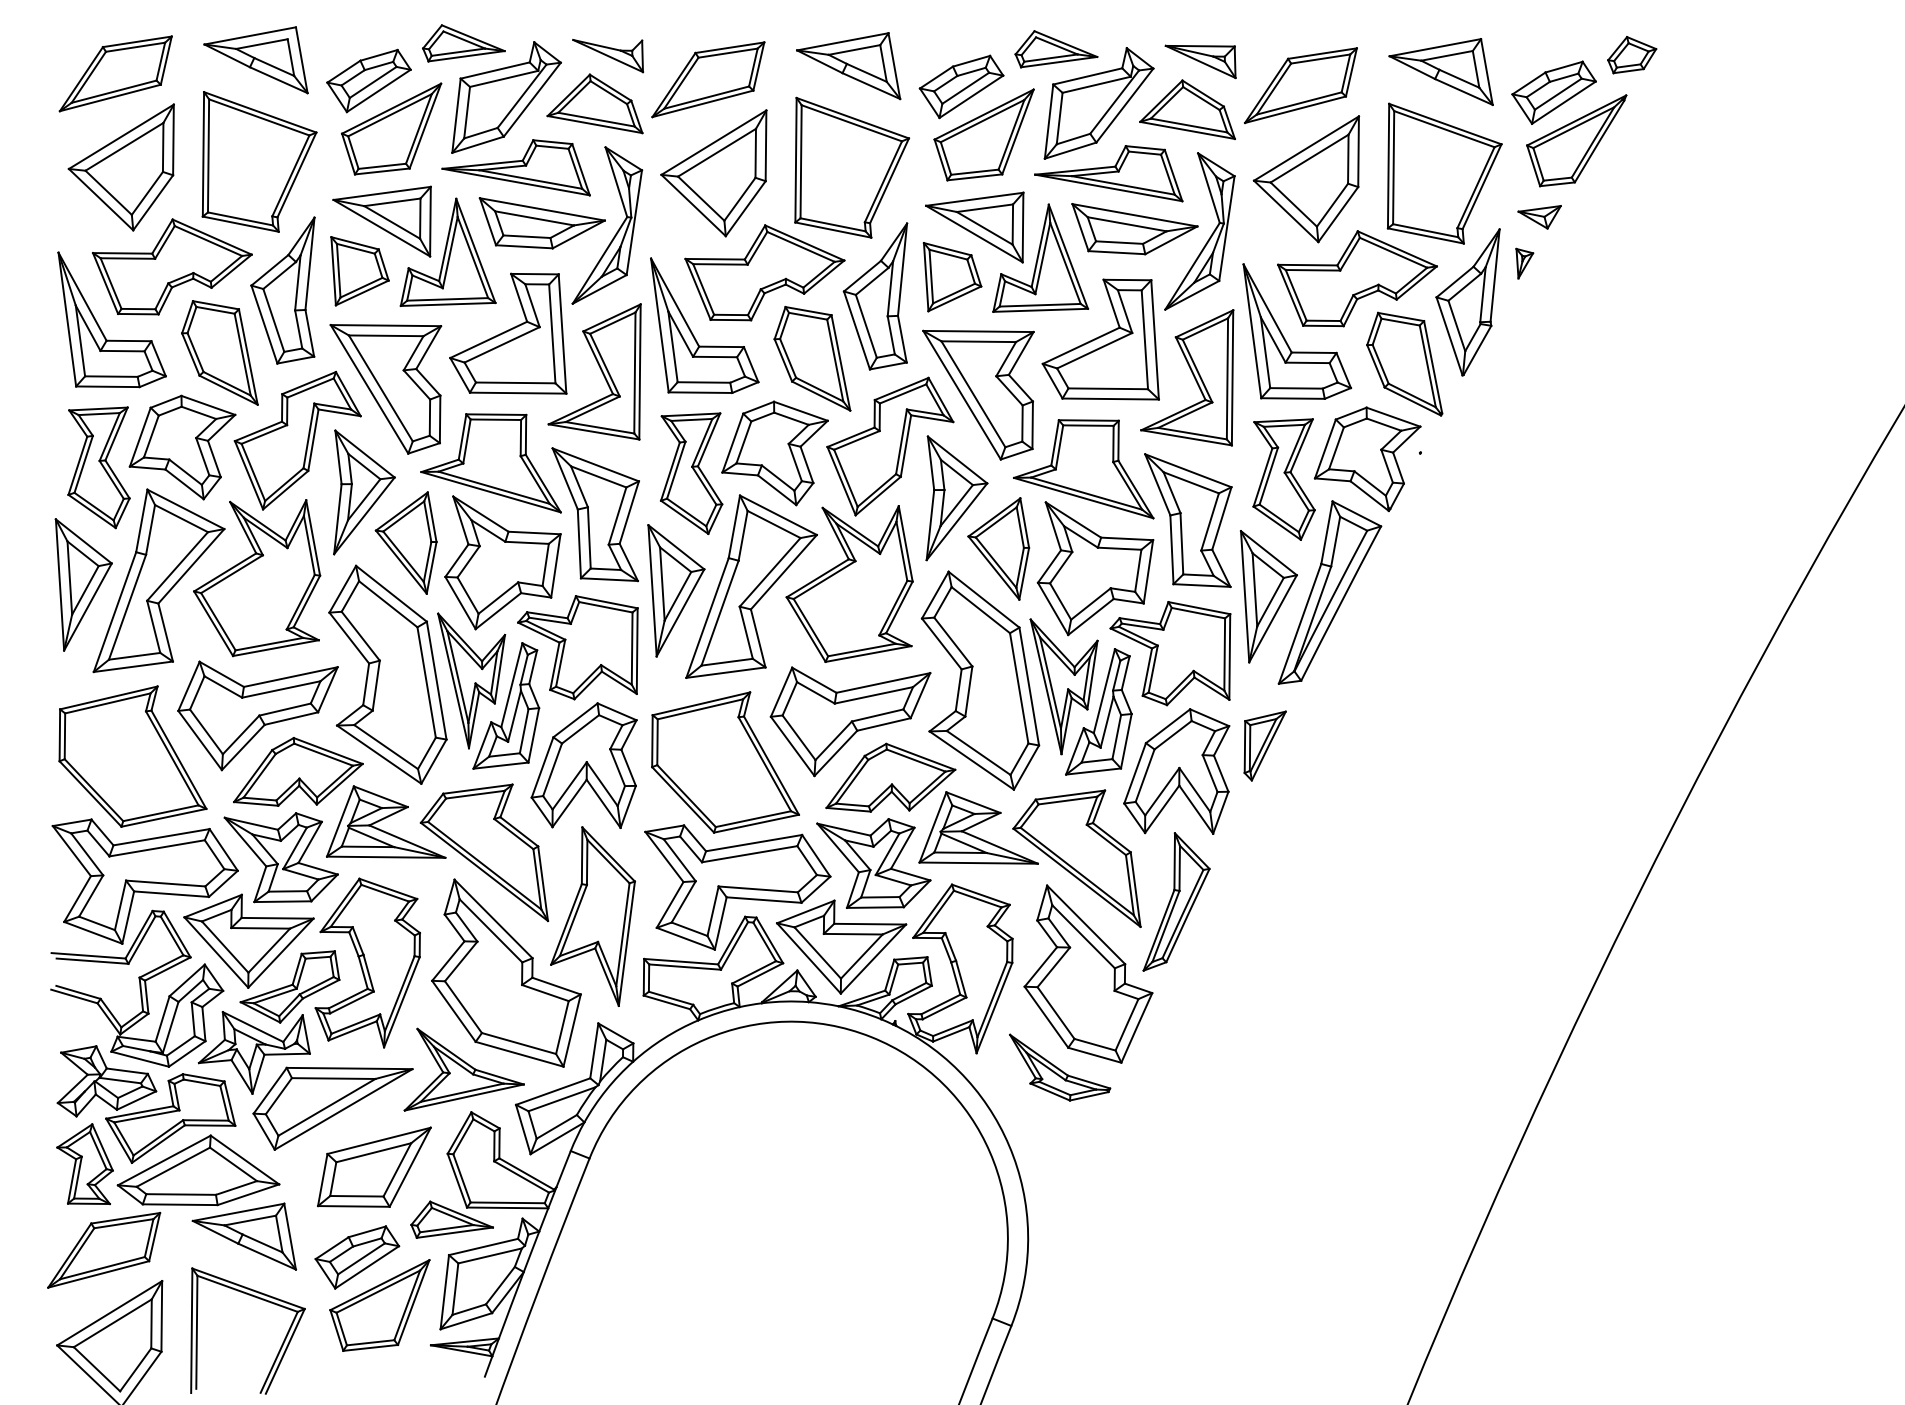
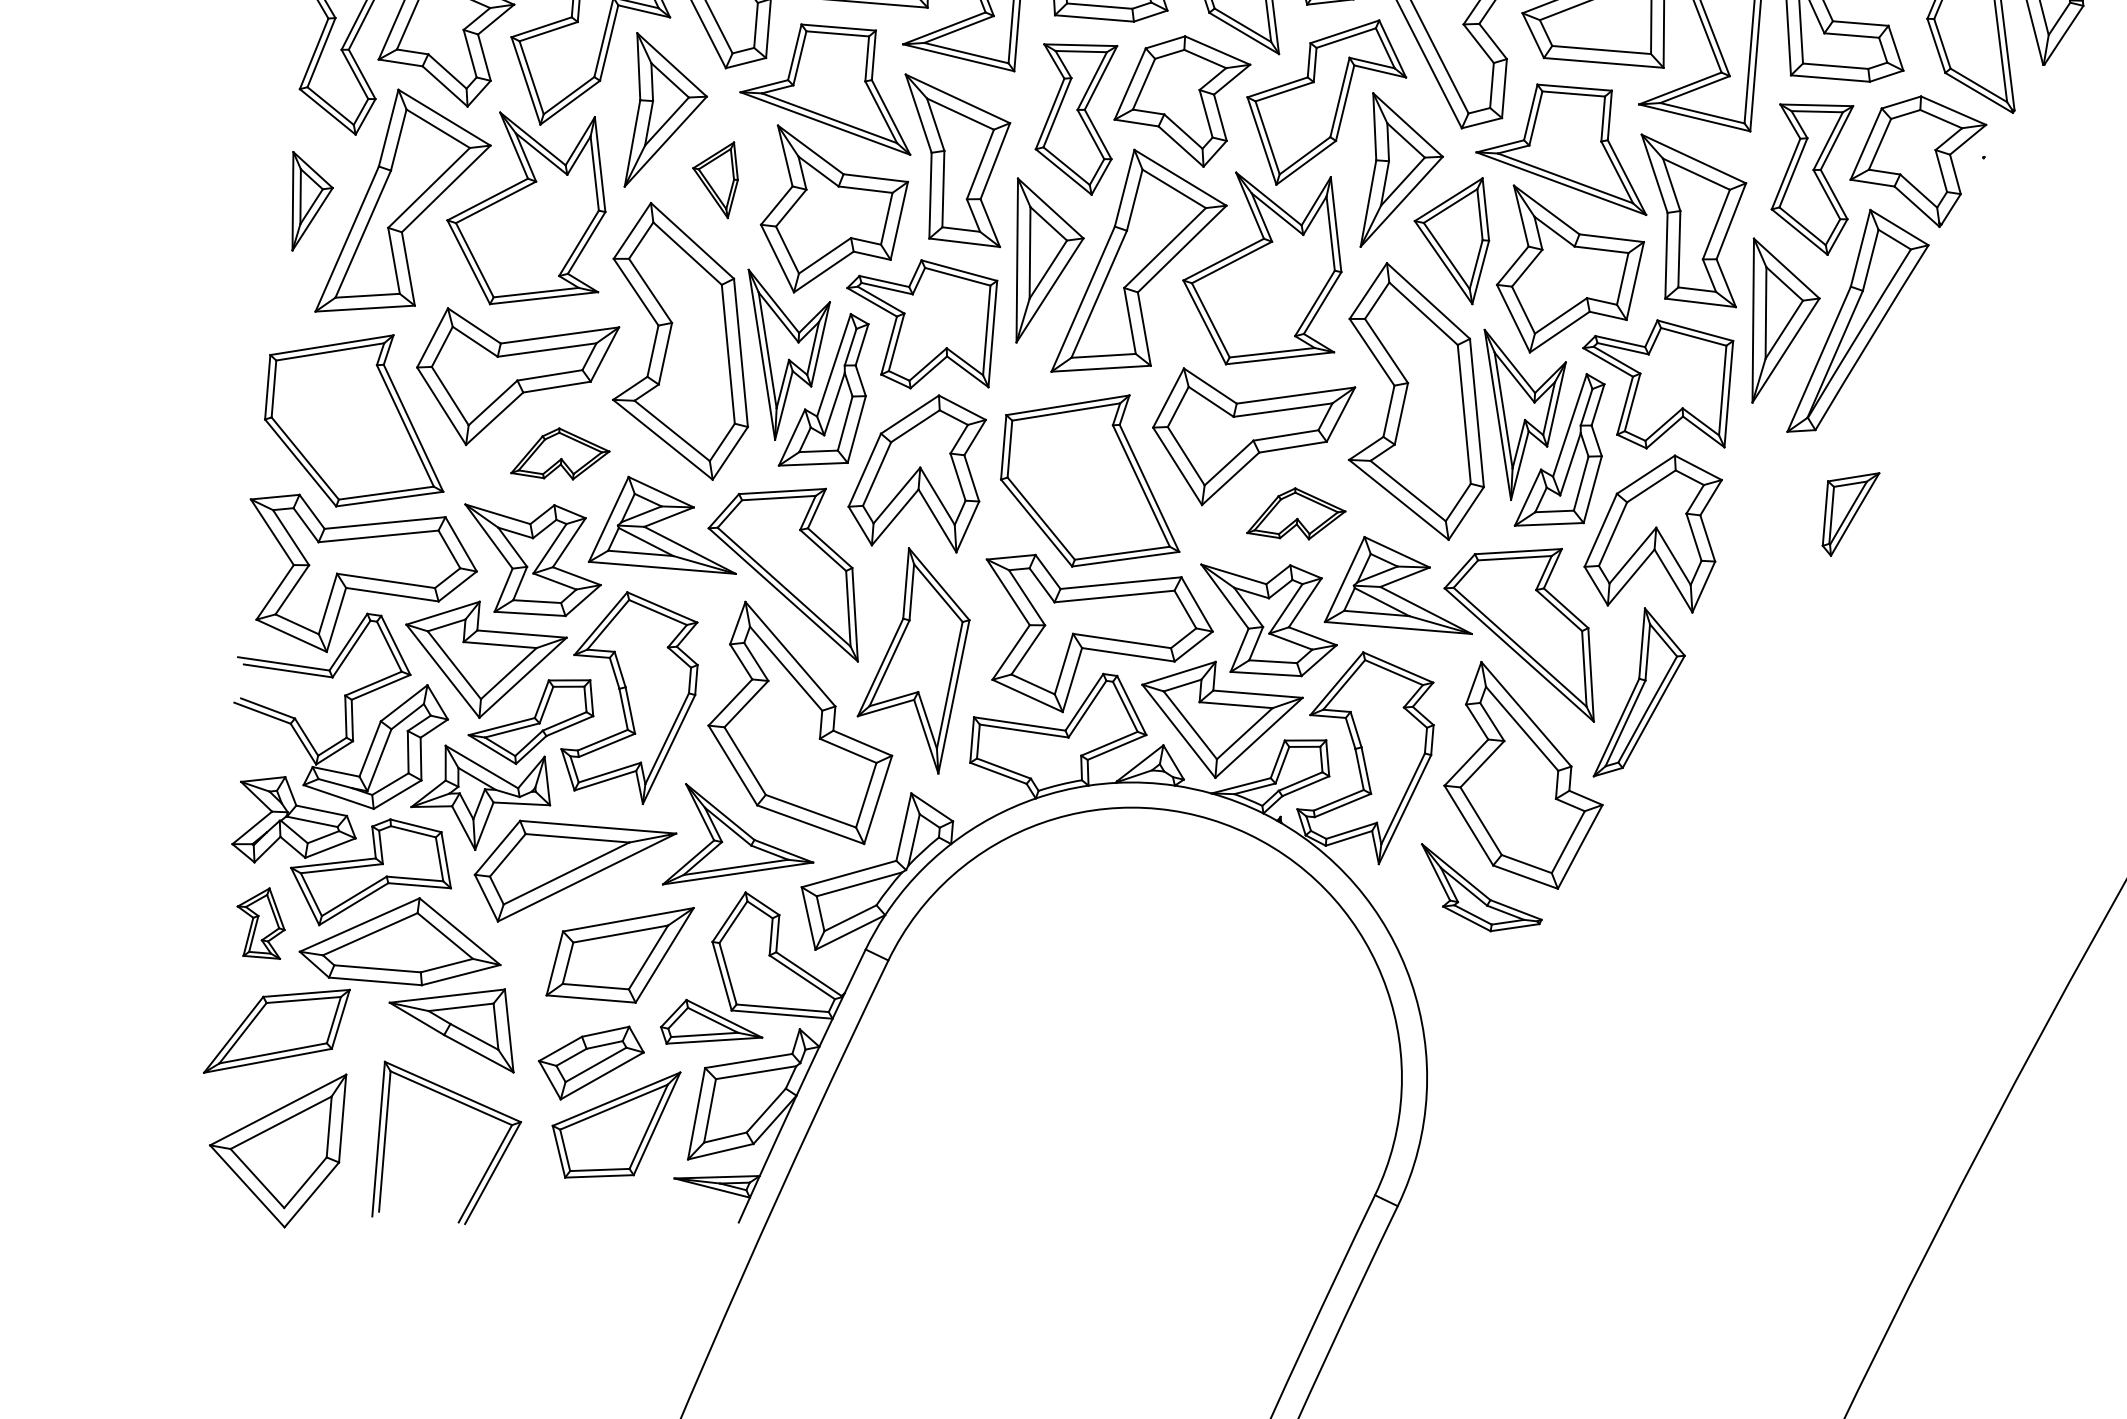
part: (405, 542) -> (714, 178), size x0.6
part: (83, 584) -> (310, 201), size x0.6
part: (1264, 745) -> (1849, 513), moved
part: (298, 771) -> (561, 453), size x0.6
part: (890, 777) -> (1296, 513), size x0.6
part: (84, 1164) -> (260, 922), size x0.7

